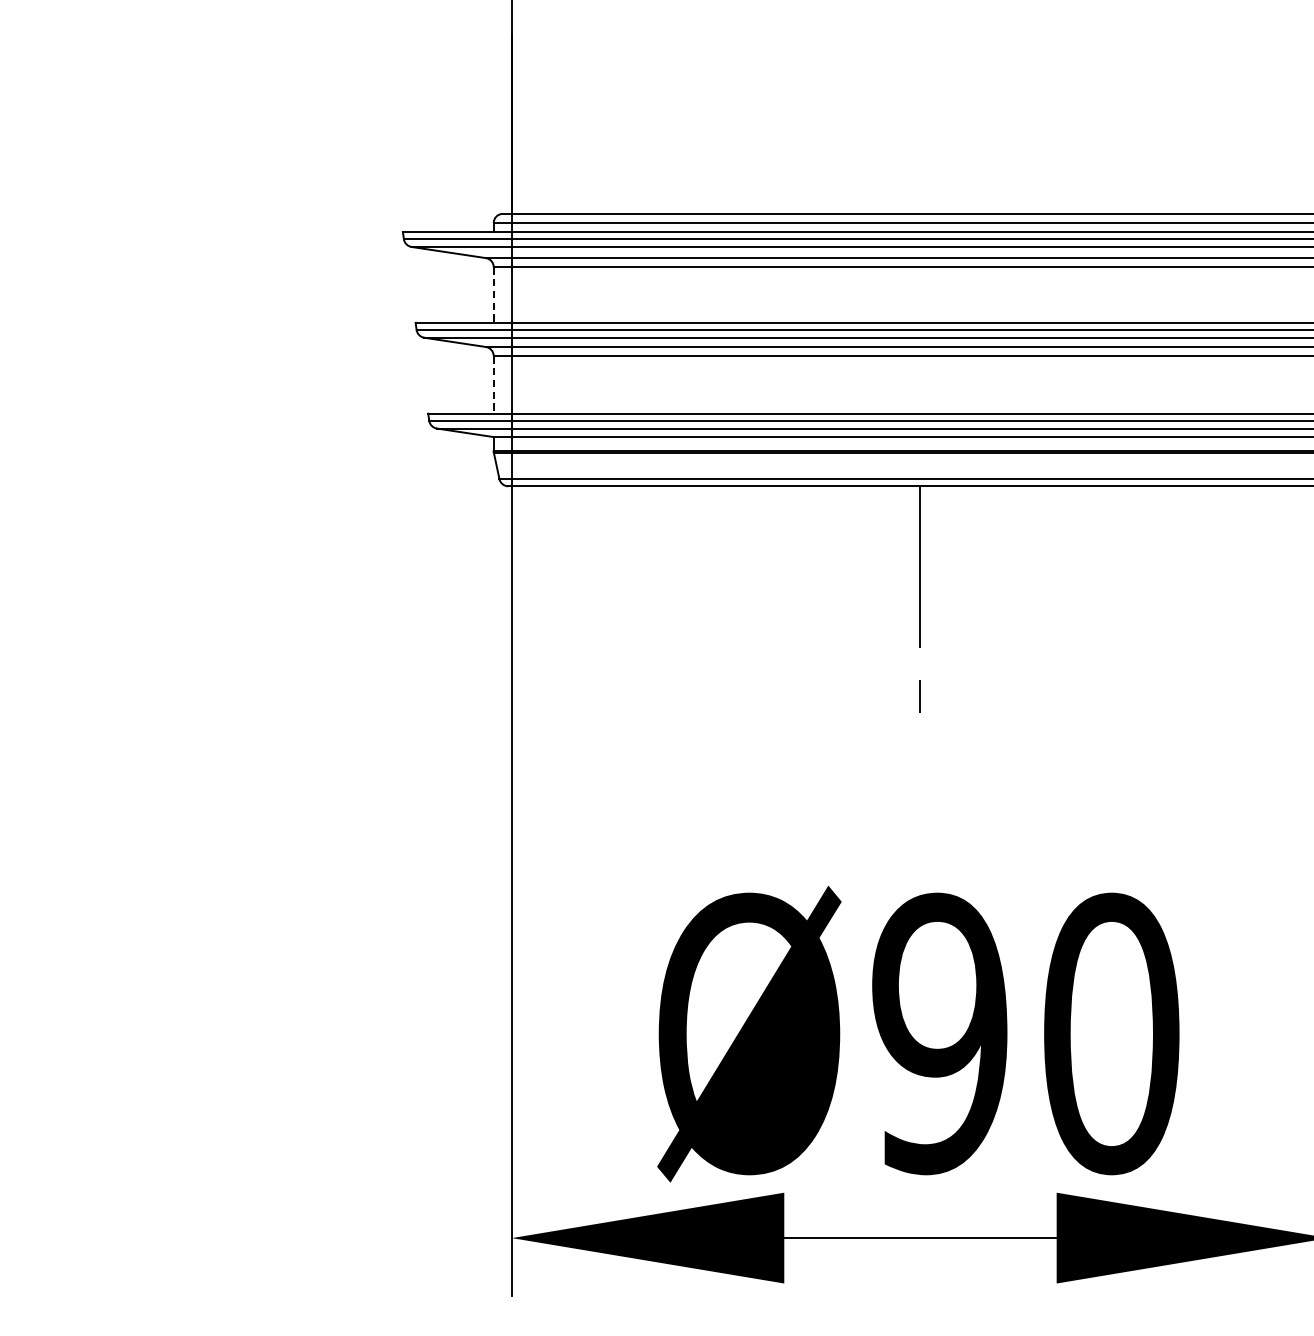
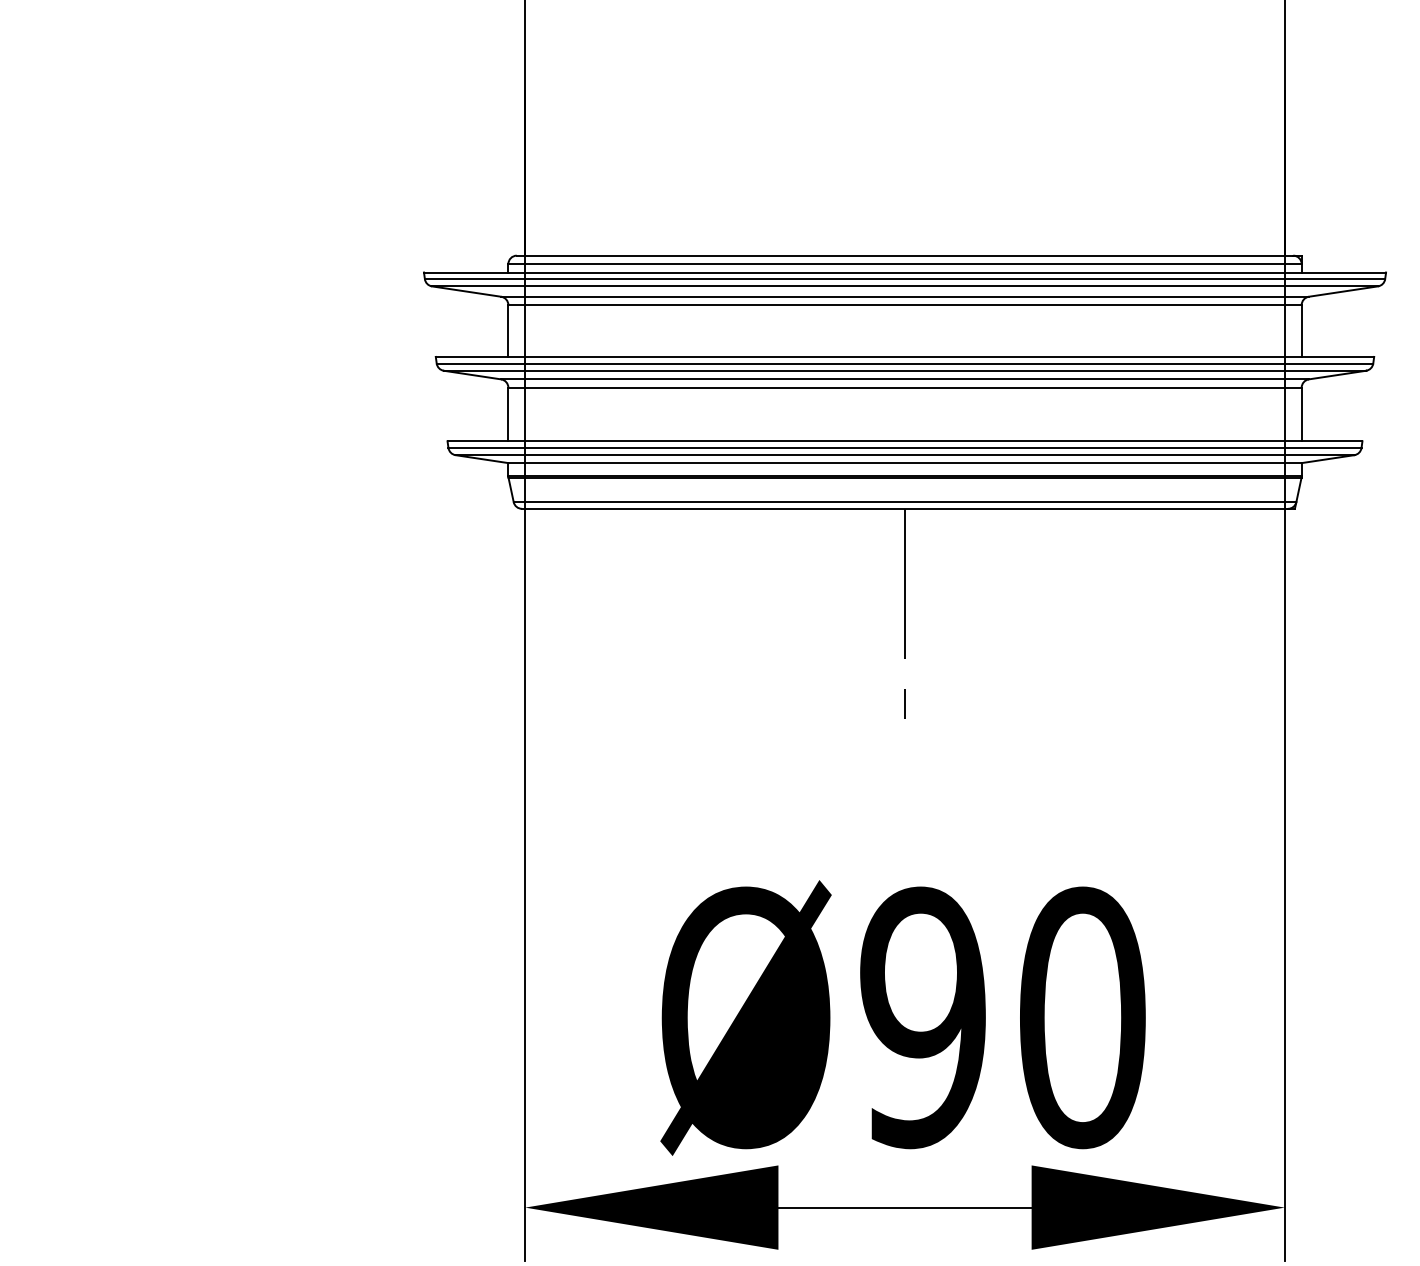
line: (493, 295) -> (508, 331), dashed -> solid
line: (493, 384) -> (508, 414), dashed -> solid

